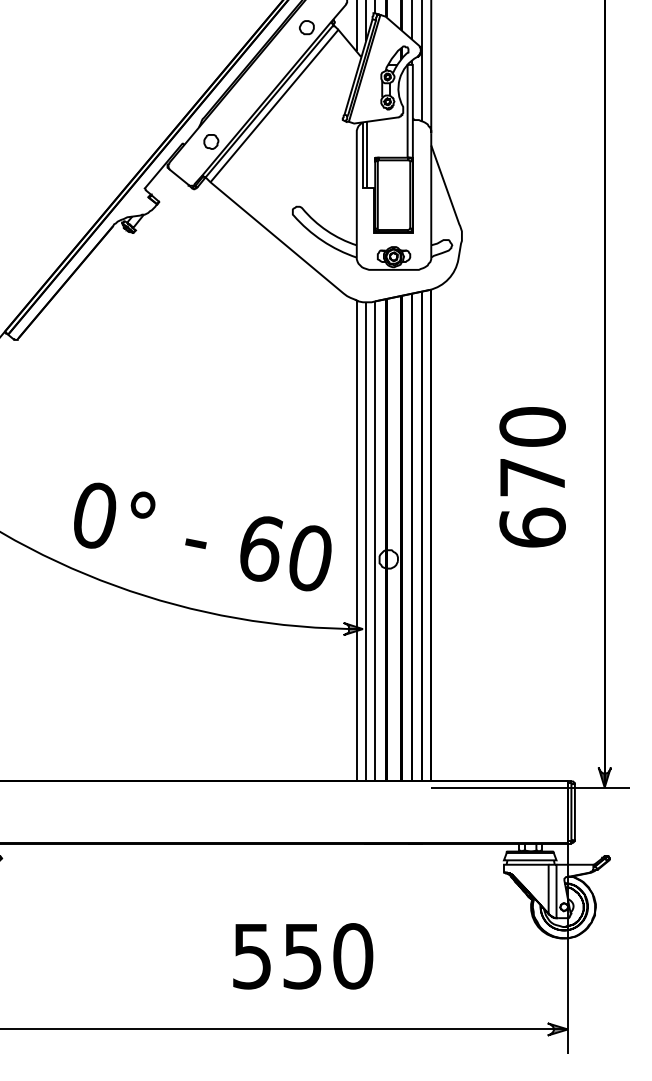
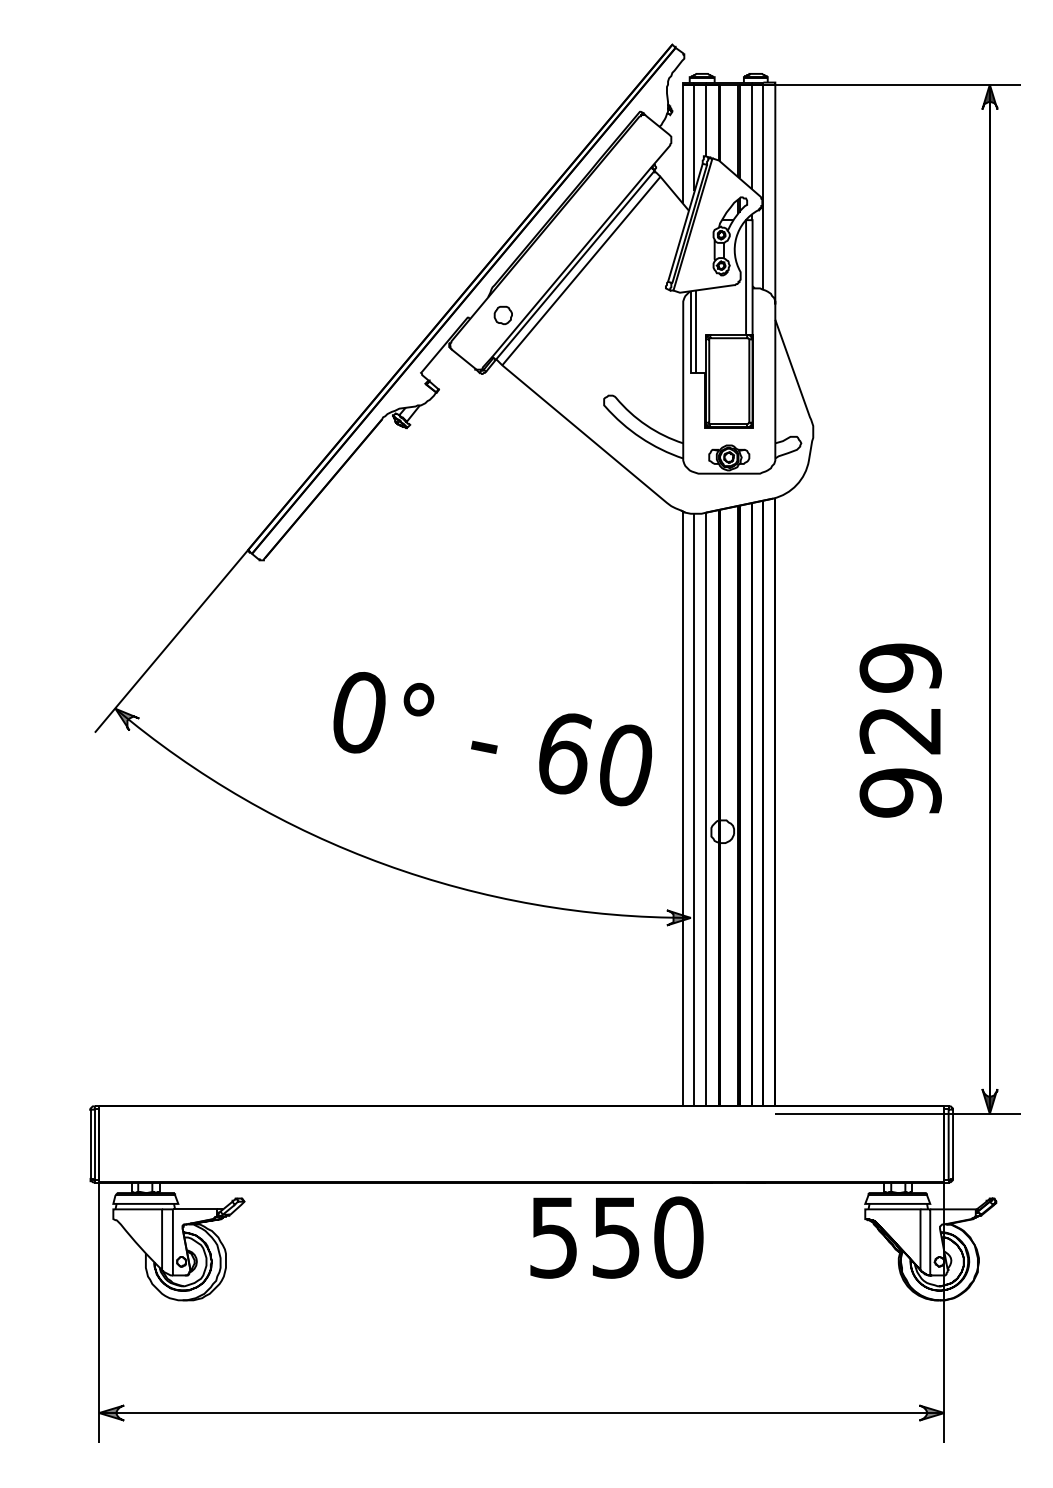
part: (306, 27) -> (620, 174), removed
text: (532, 477) -> (900, 730), 670 -> 929
text: (202, 537) -> (492, 739), moved
text: (302, 956) -> (616, 1237), moved

